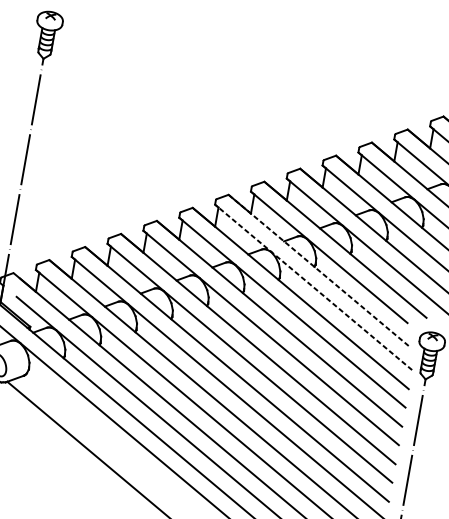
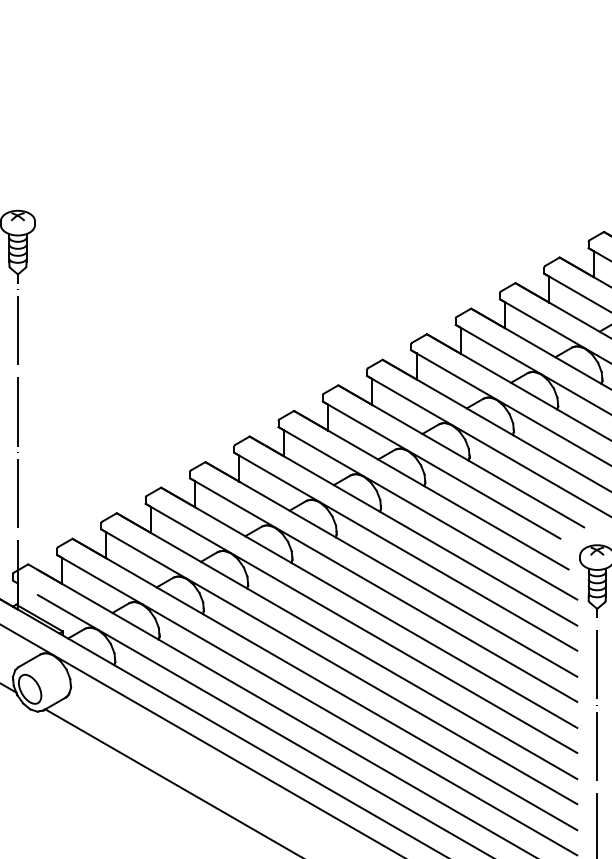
line: (319, 271) -> (431, 490), dashed -> solid
line: (313, 287) -> (427, 513), dashed -> solid

